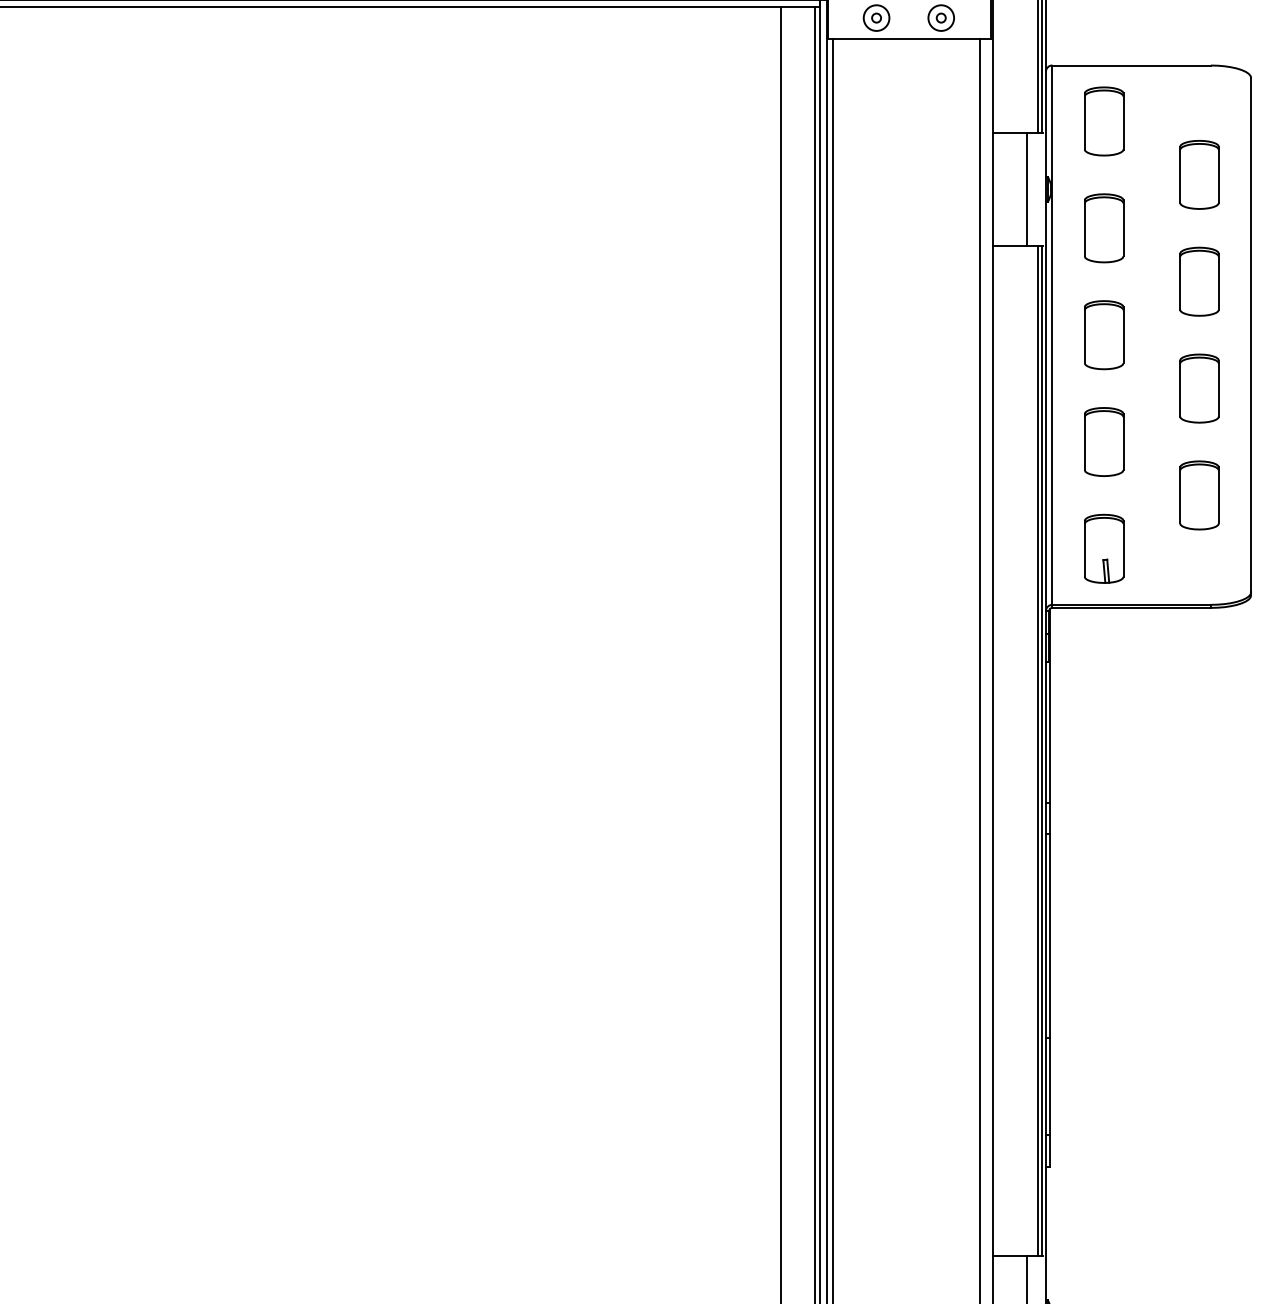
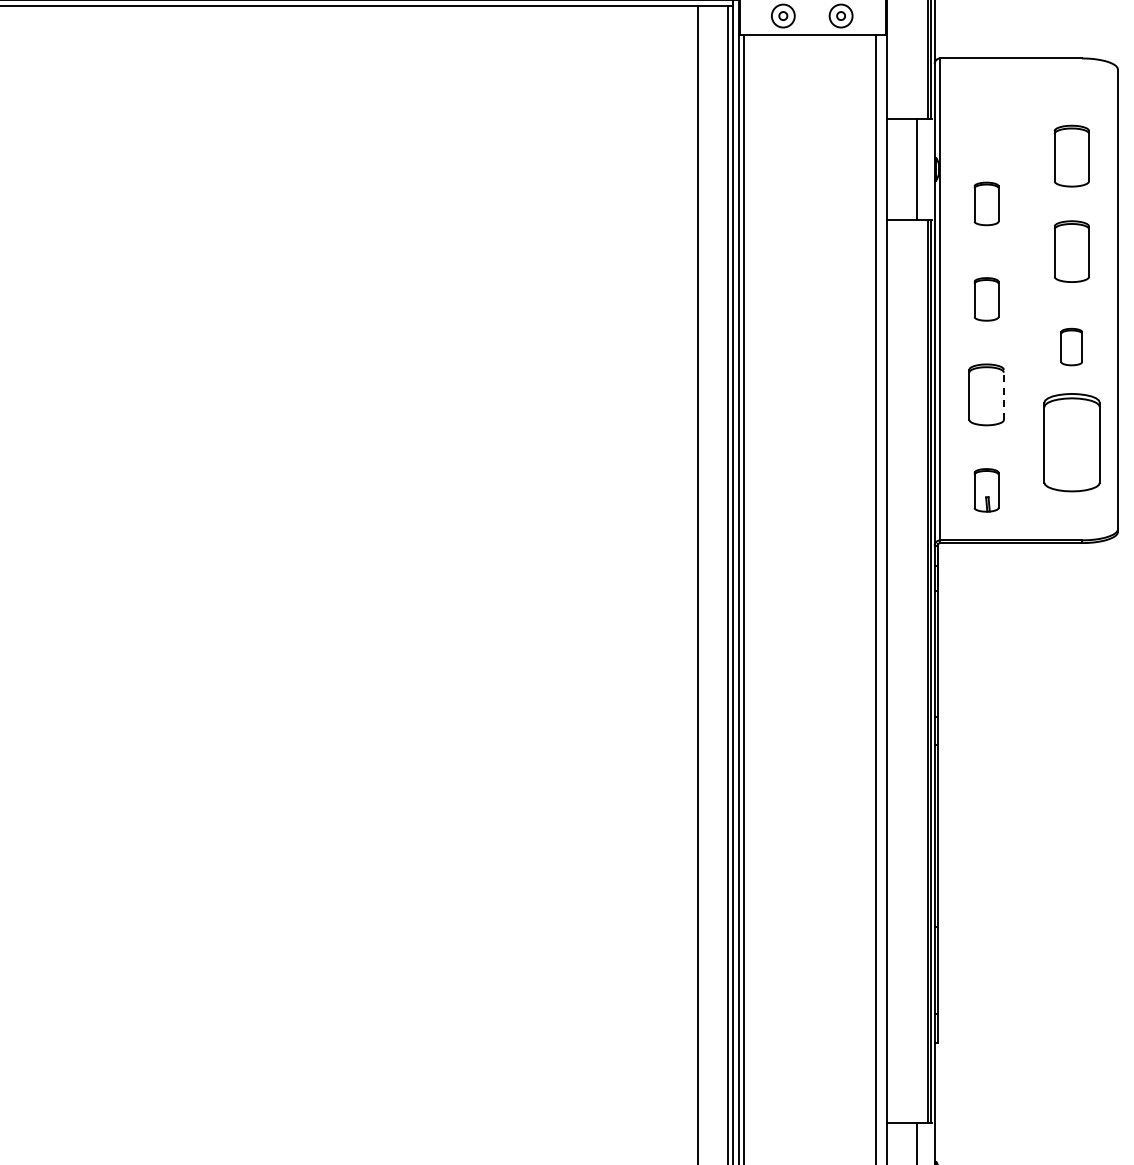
part: (1103, 121) -> (986, 108), removed
part: (1103, 227) -> (986, 203), size x0.7
part: (1103, 335) -> (986, 299), size x0.7
part: (1199, 387) -> (1071, 346), size x0.6
line: (1122, 441) -> (1003, 394), solid -> dashed
part: (1199, 495) -> (1071, 442), size x1.6
part: (1103, 549) -> (986, 490), size x0.7

